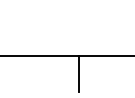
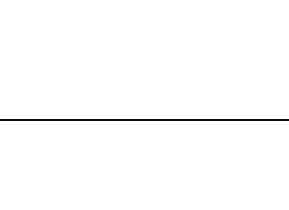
line: (78, 73) -> (168, 157), removed

